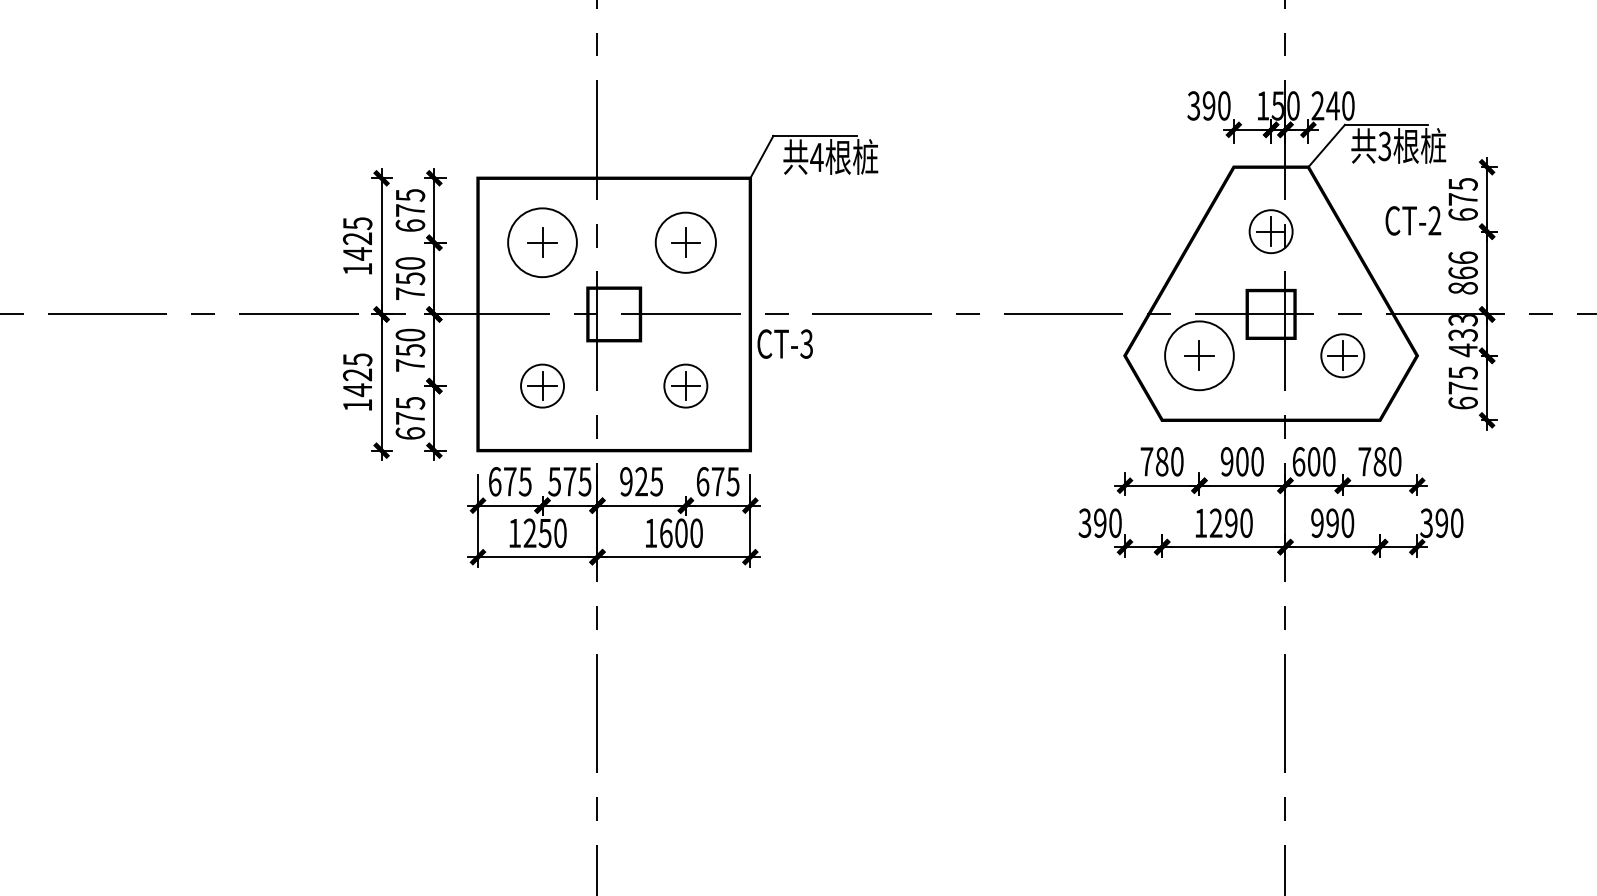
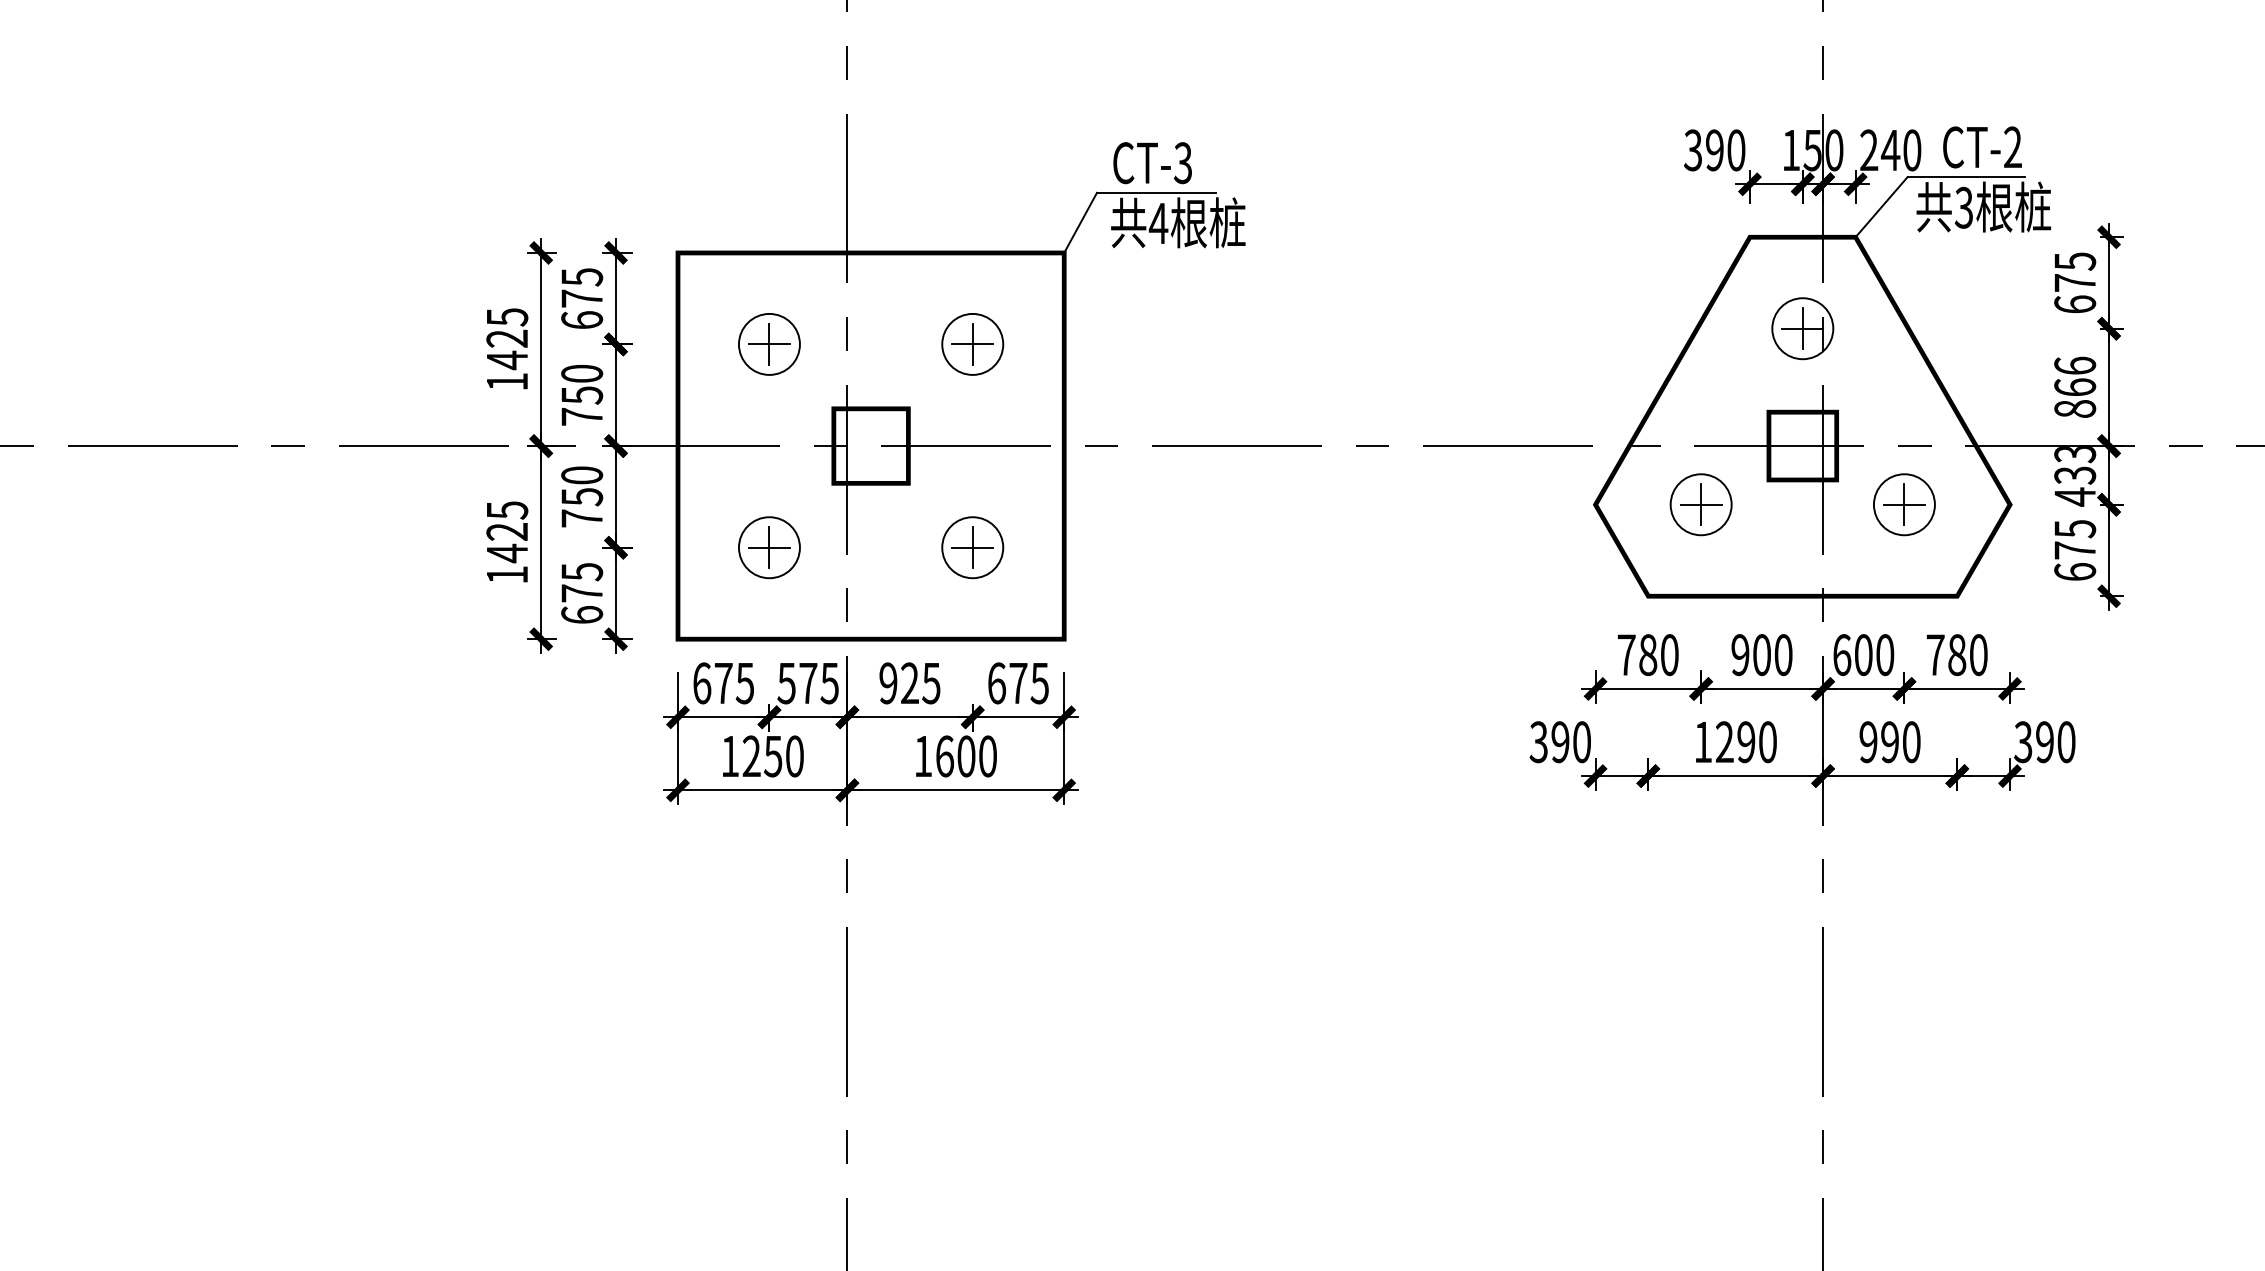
text: (1413, 220) -> (1982, 147), moved
circle: (541, 242) -> (768, 343), size x0.62
circle: (685, 242) -> (972, 343), size x0.71
text: (785, 344) -> (1152, 163), moved
circle: (1198, 355) -> (1700, 504), size x0.62

